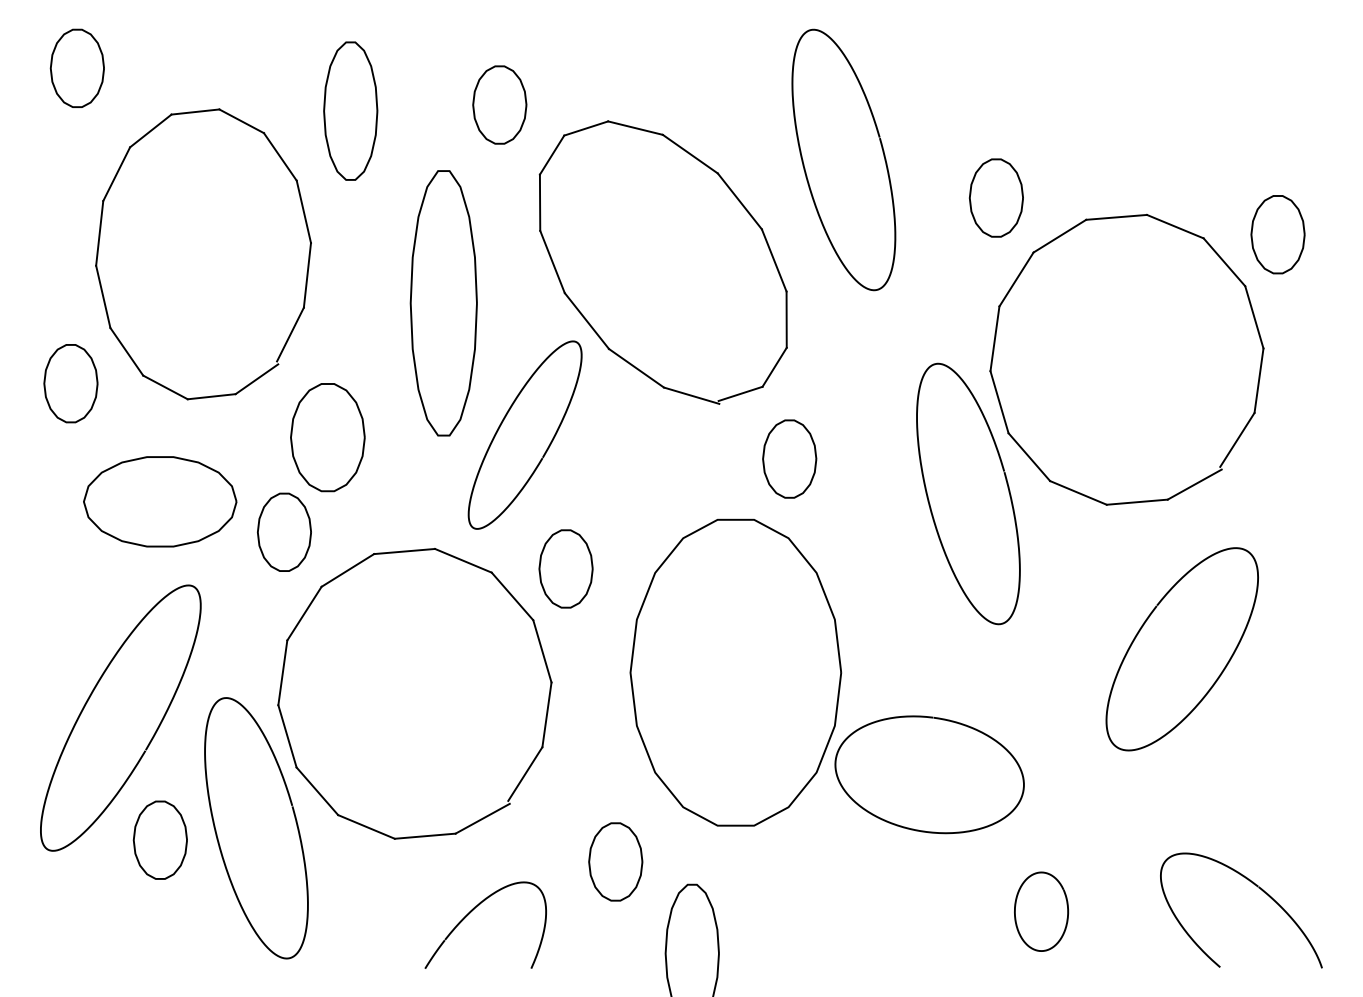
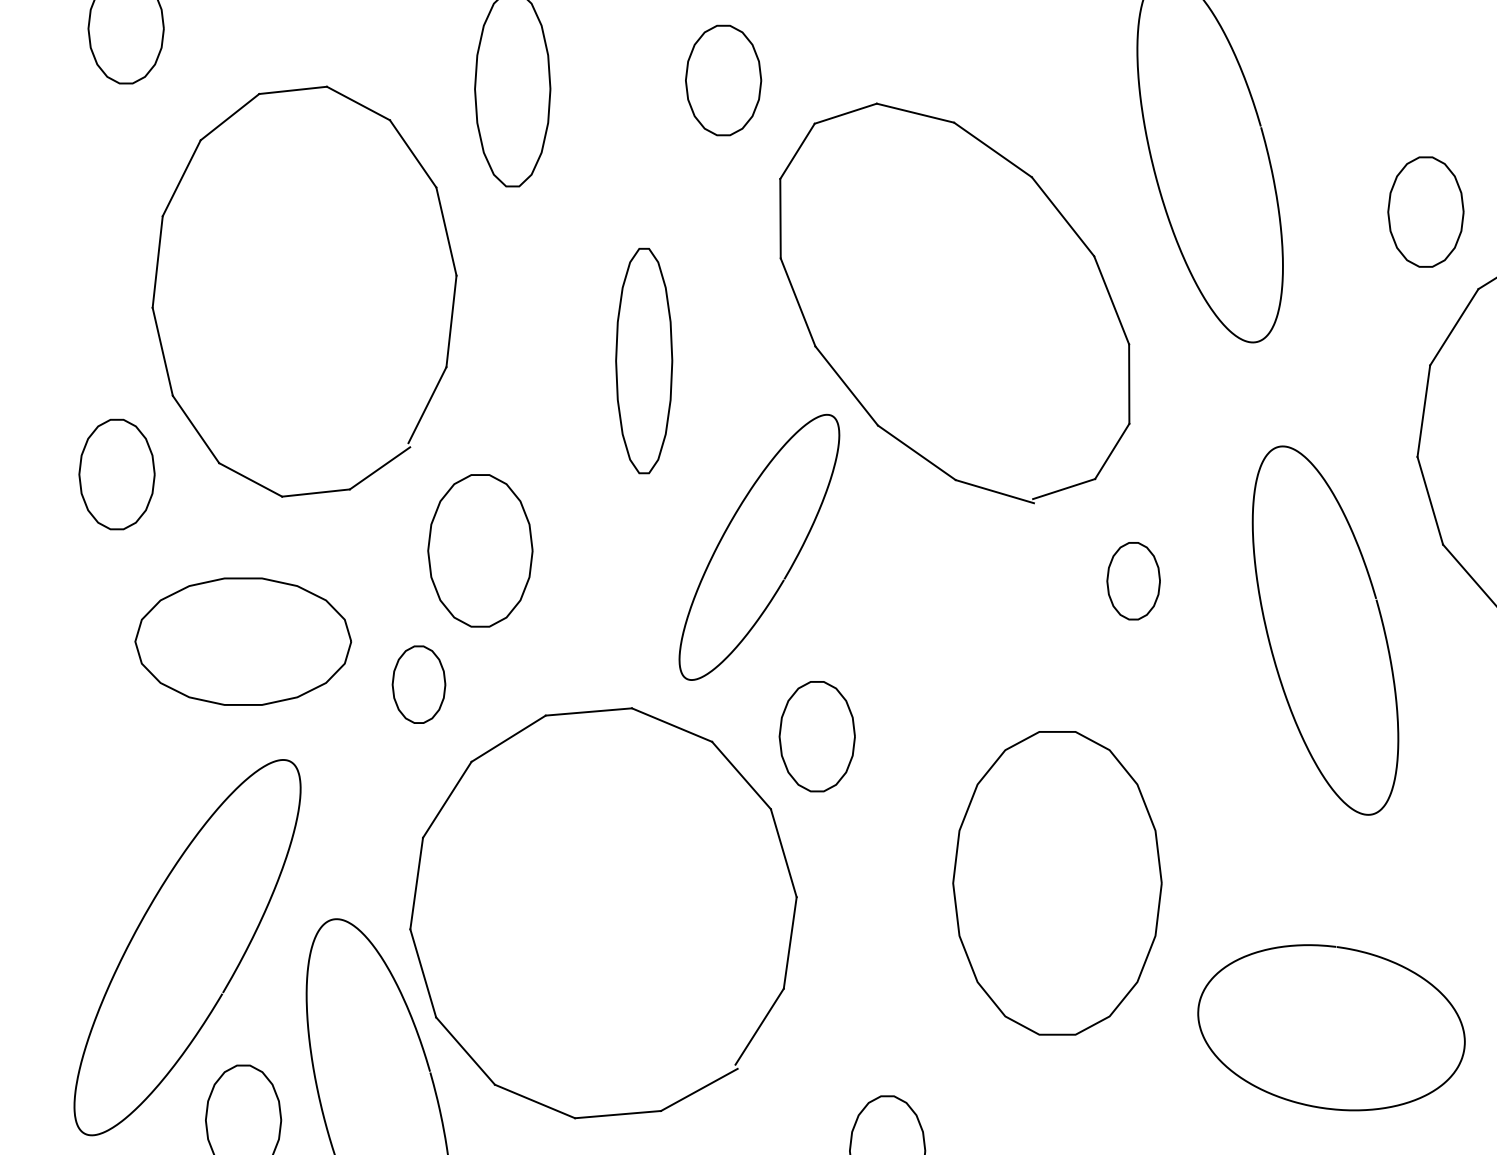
part: (443, 303) -> (643, 361), size x0.6
part: (789, 458) -> (1133, 580), size x0.7
curve: (1006, 484) -> (1379, 617), moved
part: (284, 531) -> (419, 683), size x0.7
part: (735, 672) -> (1056, 883), size x0.7

